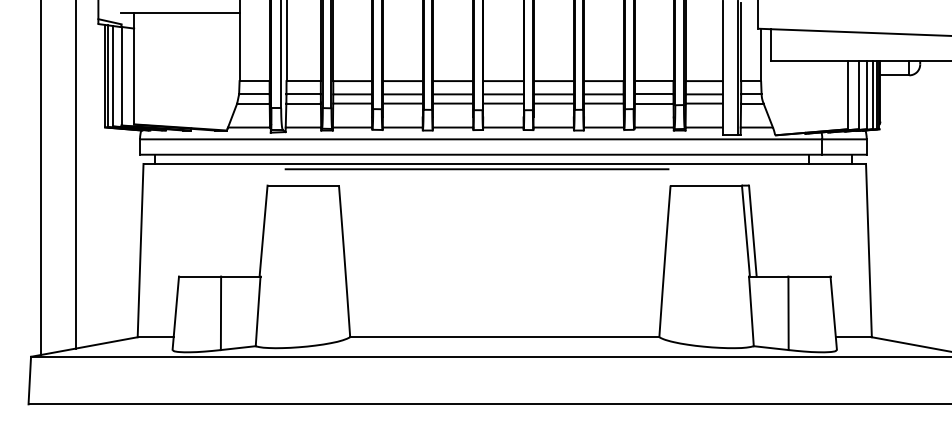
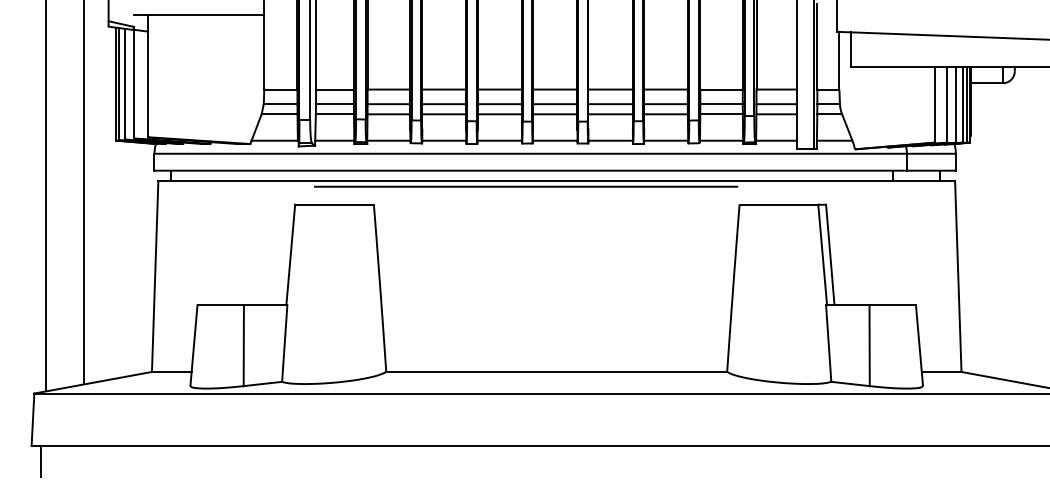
line: (37, 418) -> (41, 461), added

